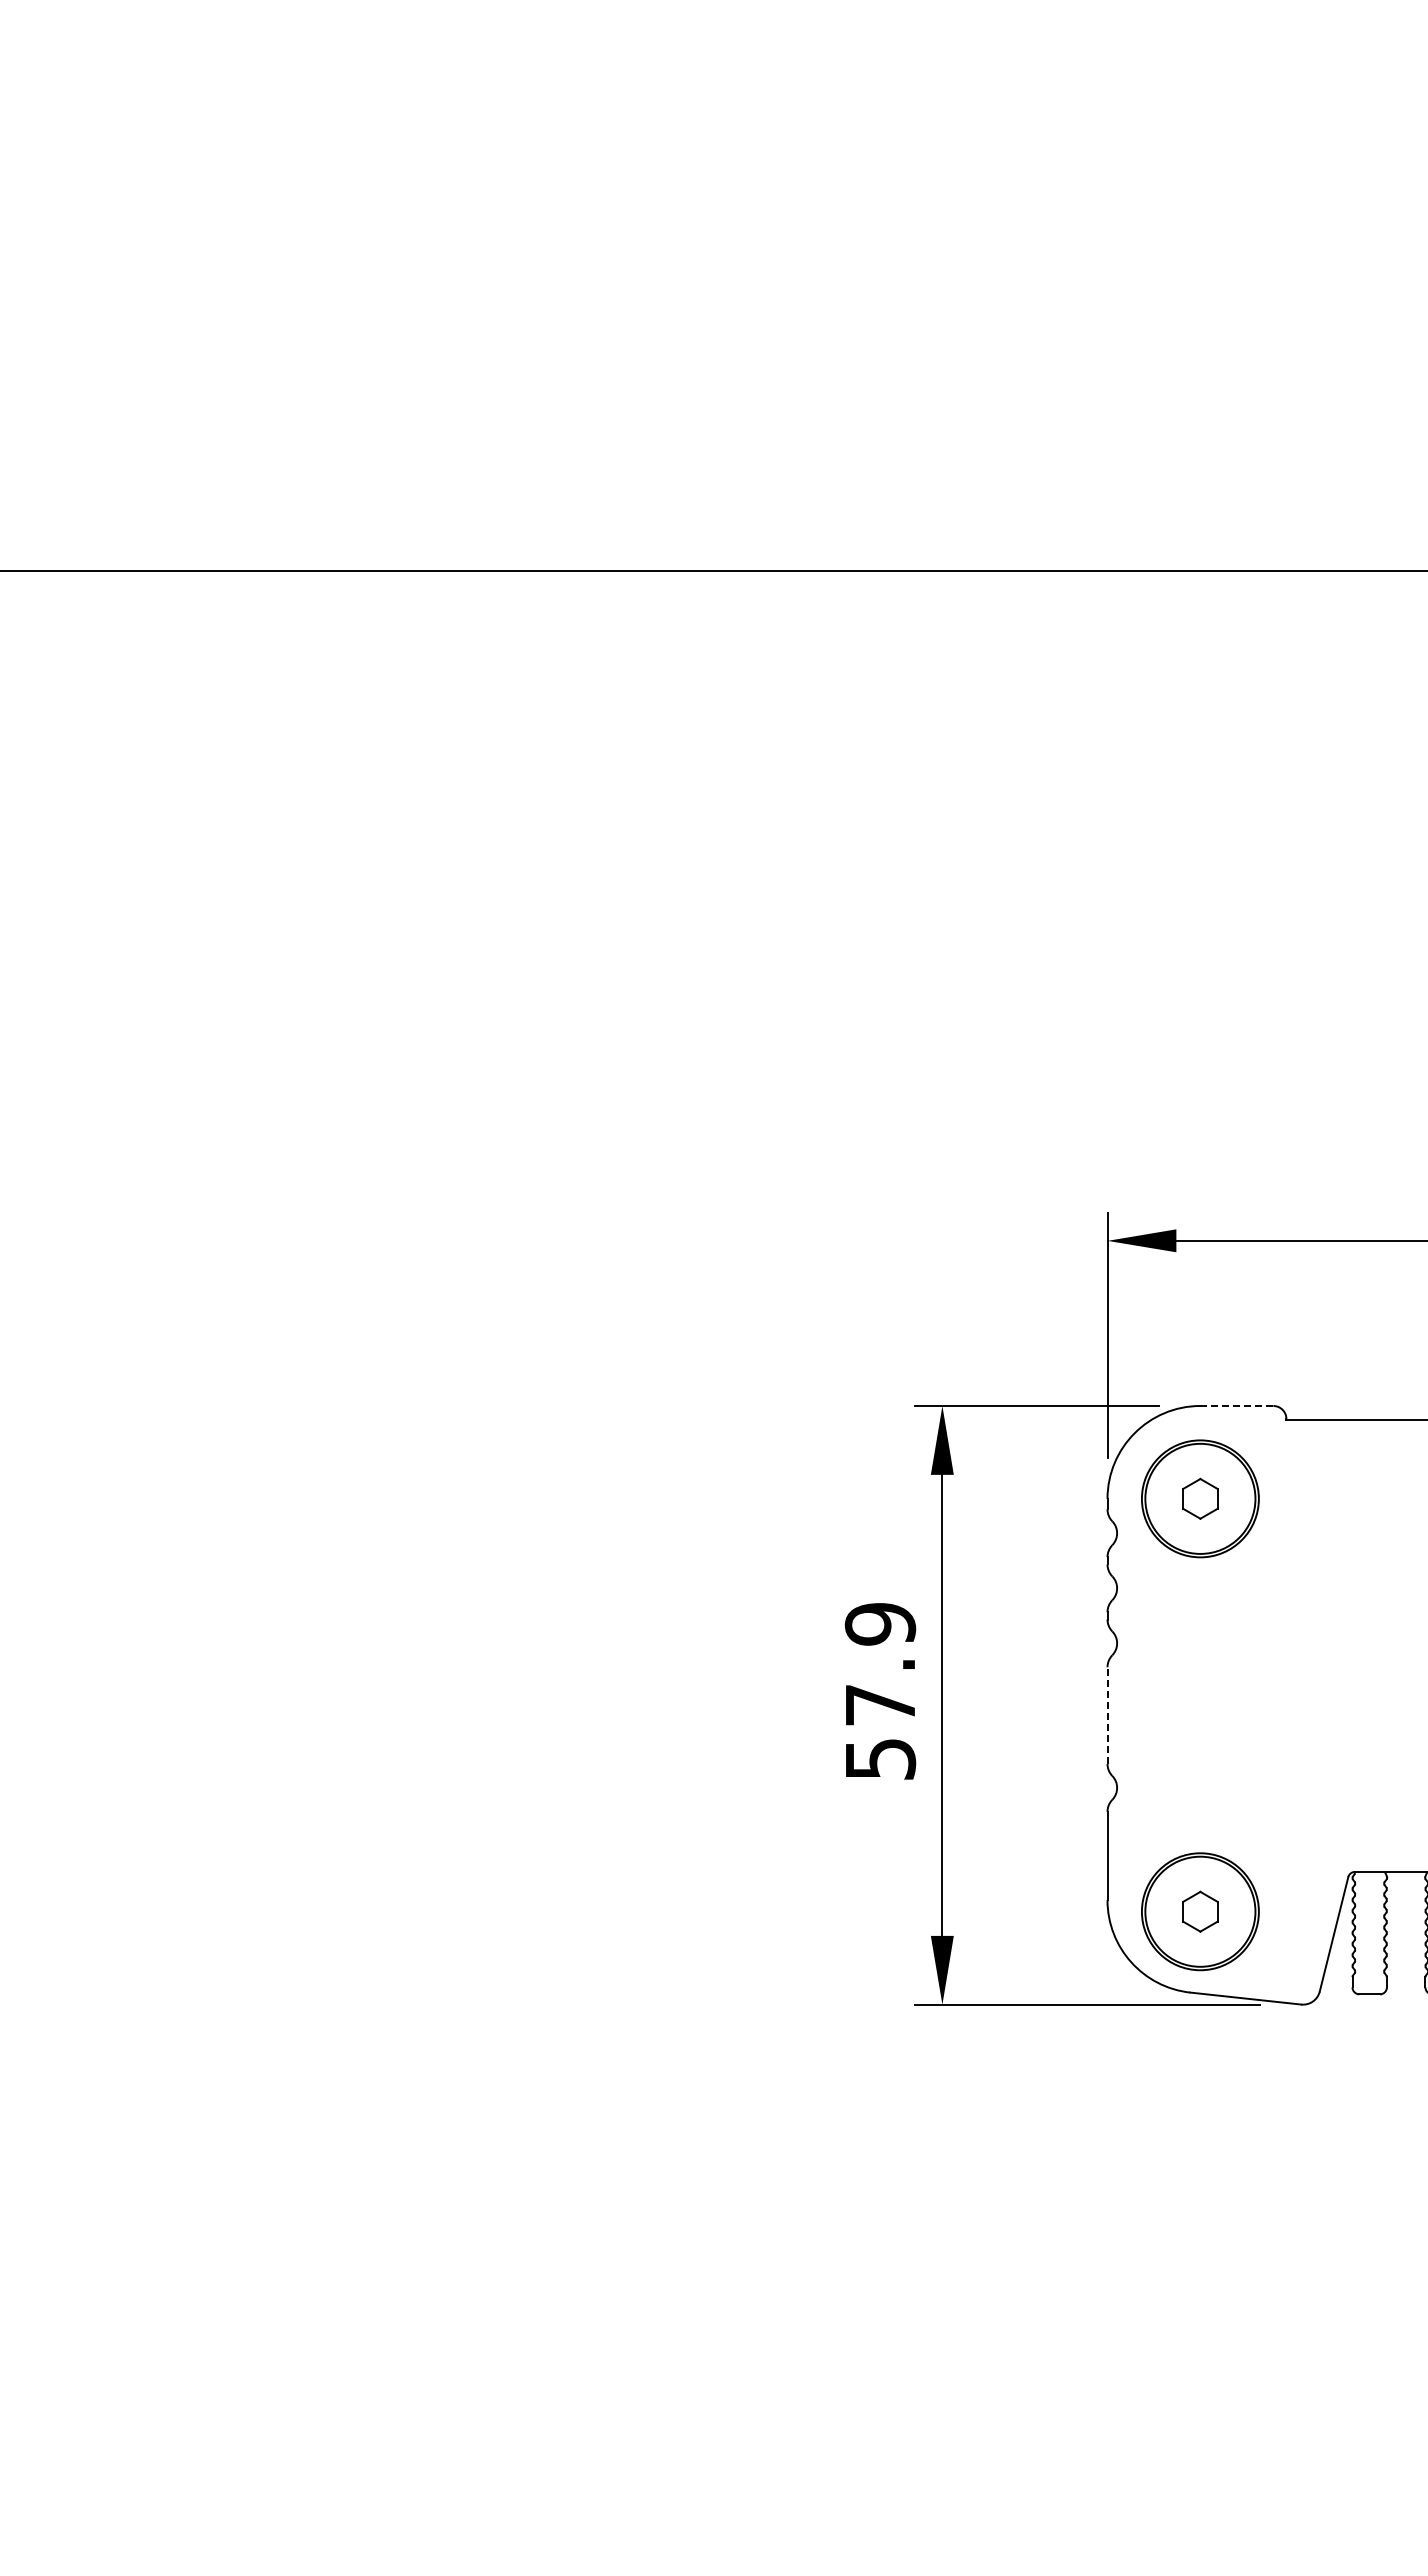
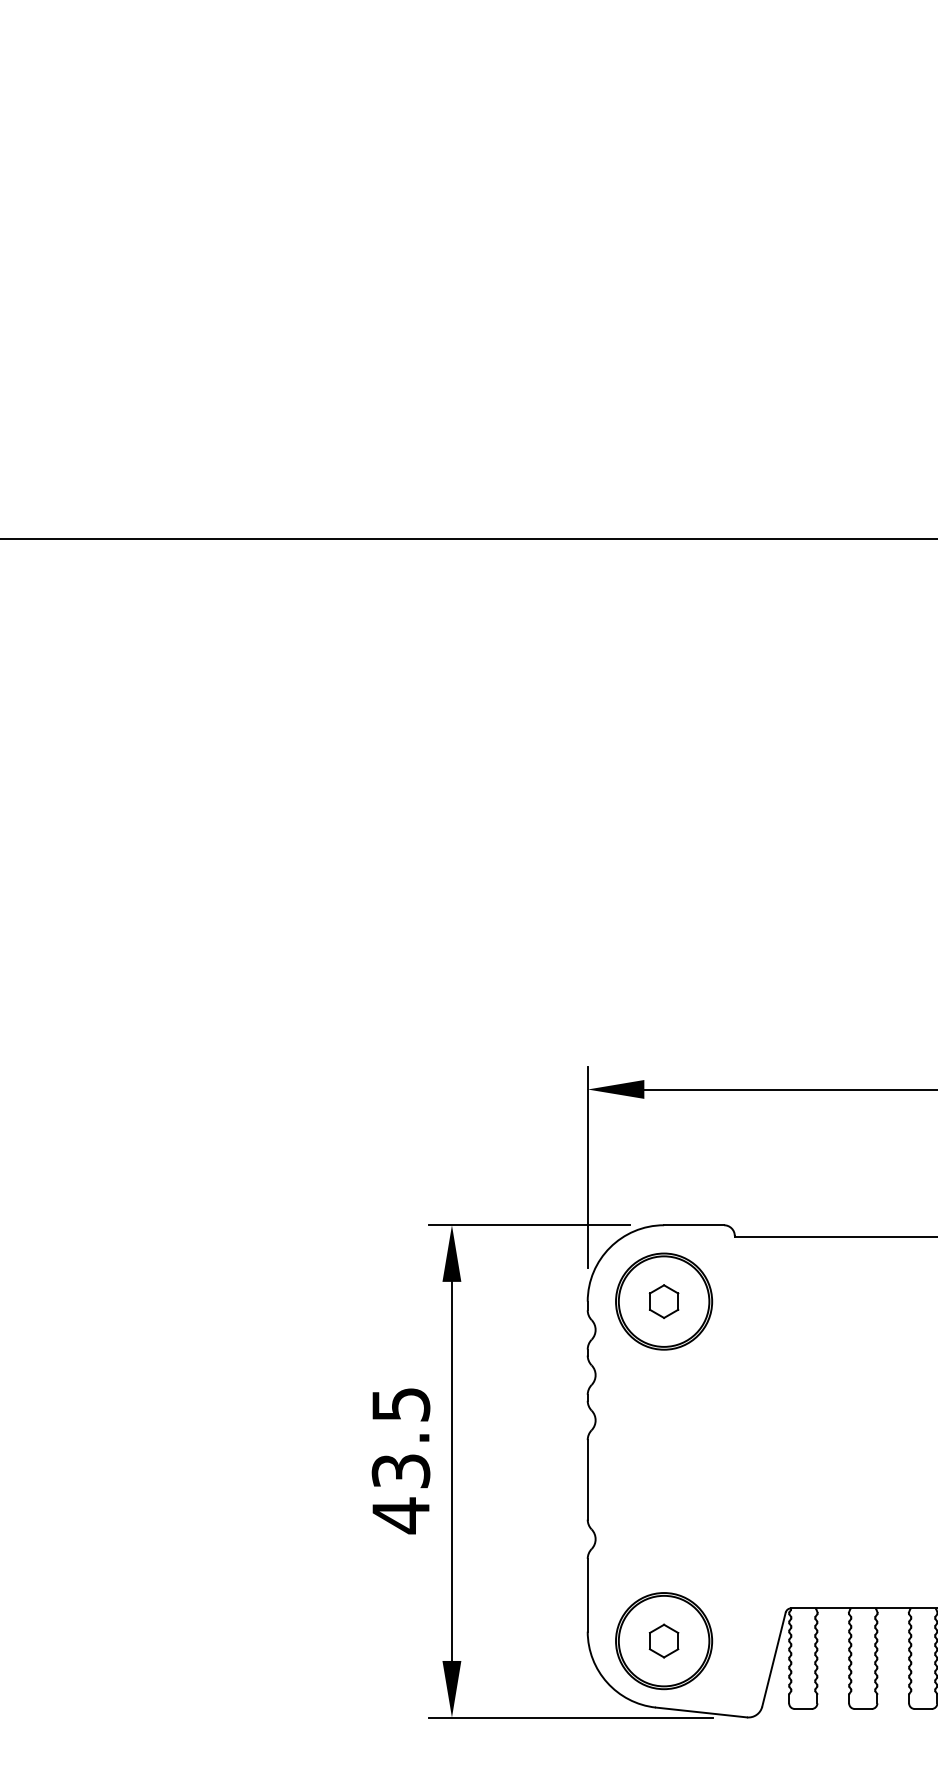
line: (1237, 1405) -> (694, 1224), dashed -> solid
text: (880, 1692) -> (401, 1460), 57.9 -> 43.5
line: (1107, 1715) -> (587, 1479), dashed -> solid

